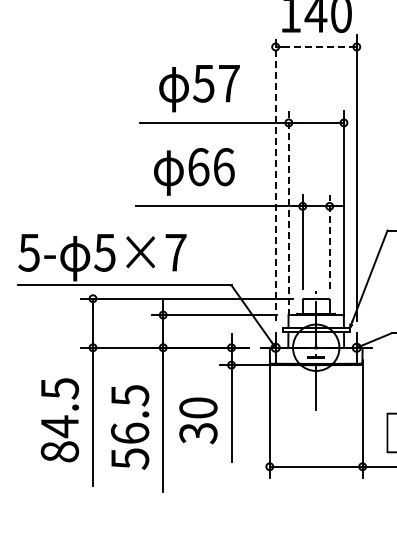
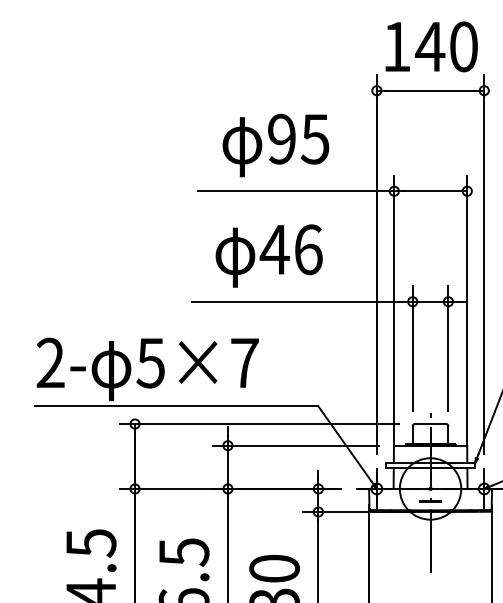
line: (316, 47) -> (430, 91), dashed -> solid
text: (216, 83) -> (298, 139), 57 -> 95
text: (198, 167) -> (274, 250), 66 -> 46
line: (275, 178) -> (376, 264), dashed -> solid
line: (288, 213) -> (393, 311), dashed -> solid
line: (329, 241) -> (448, 348), dashed -> solid
text: (28, 252) -> (49, 362), 5- -> 2-

